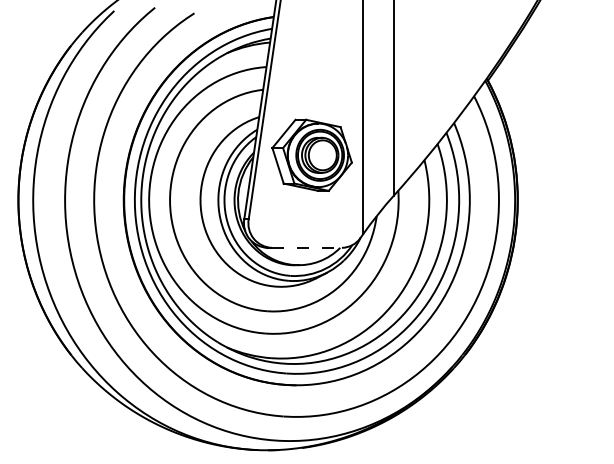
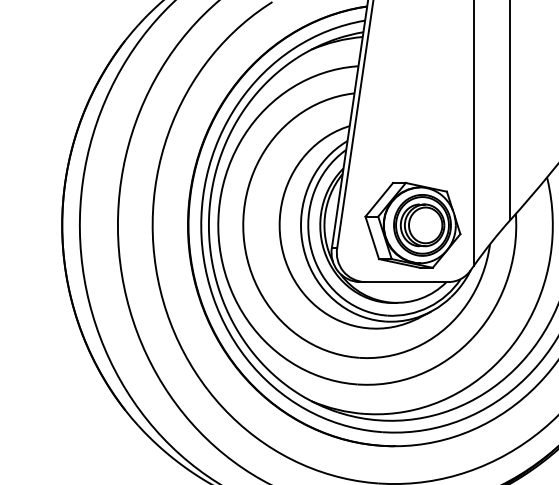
part: (311, 154) -> (412, 224), moved
line: (307, 247) -> (407, 281), dashed -> solid

